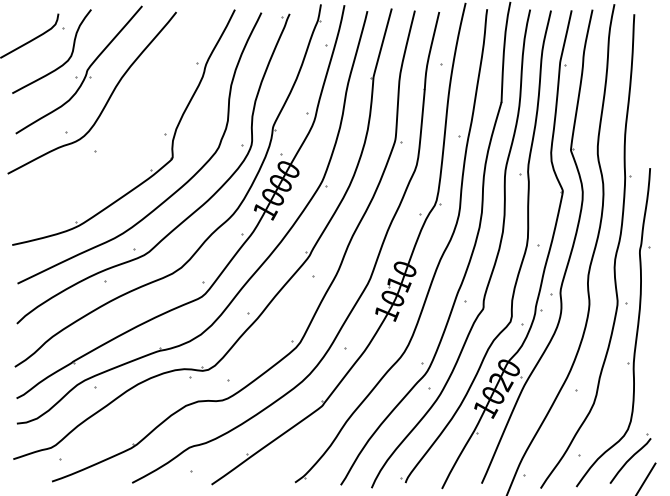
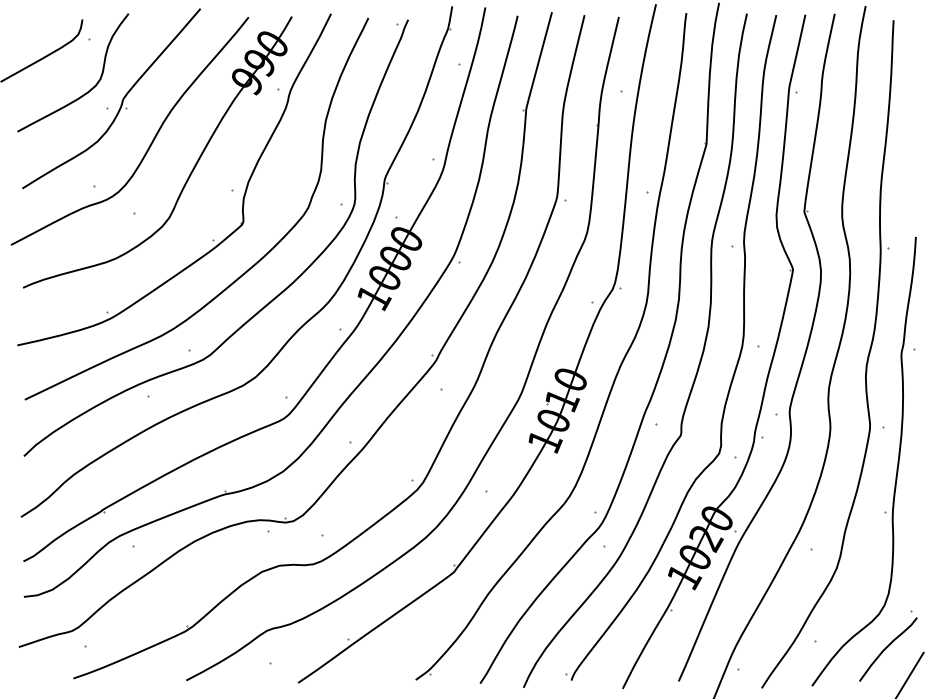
part: (134, 122) -> (189, 172), added

